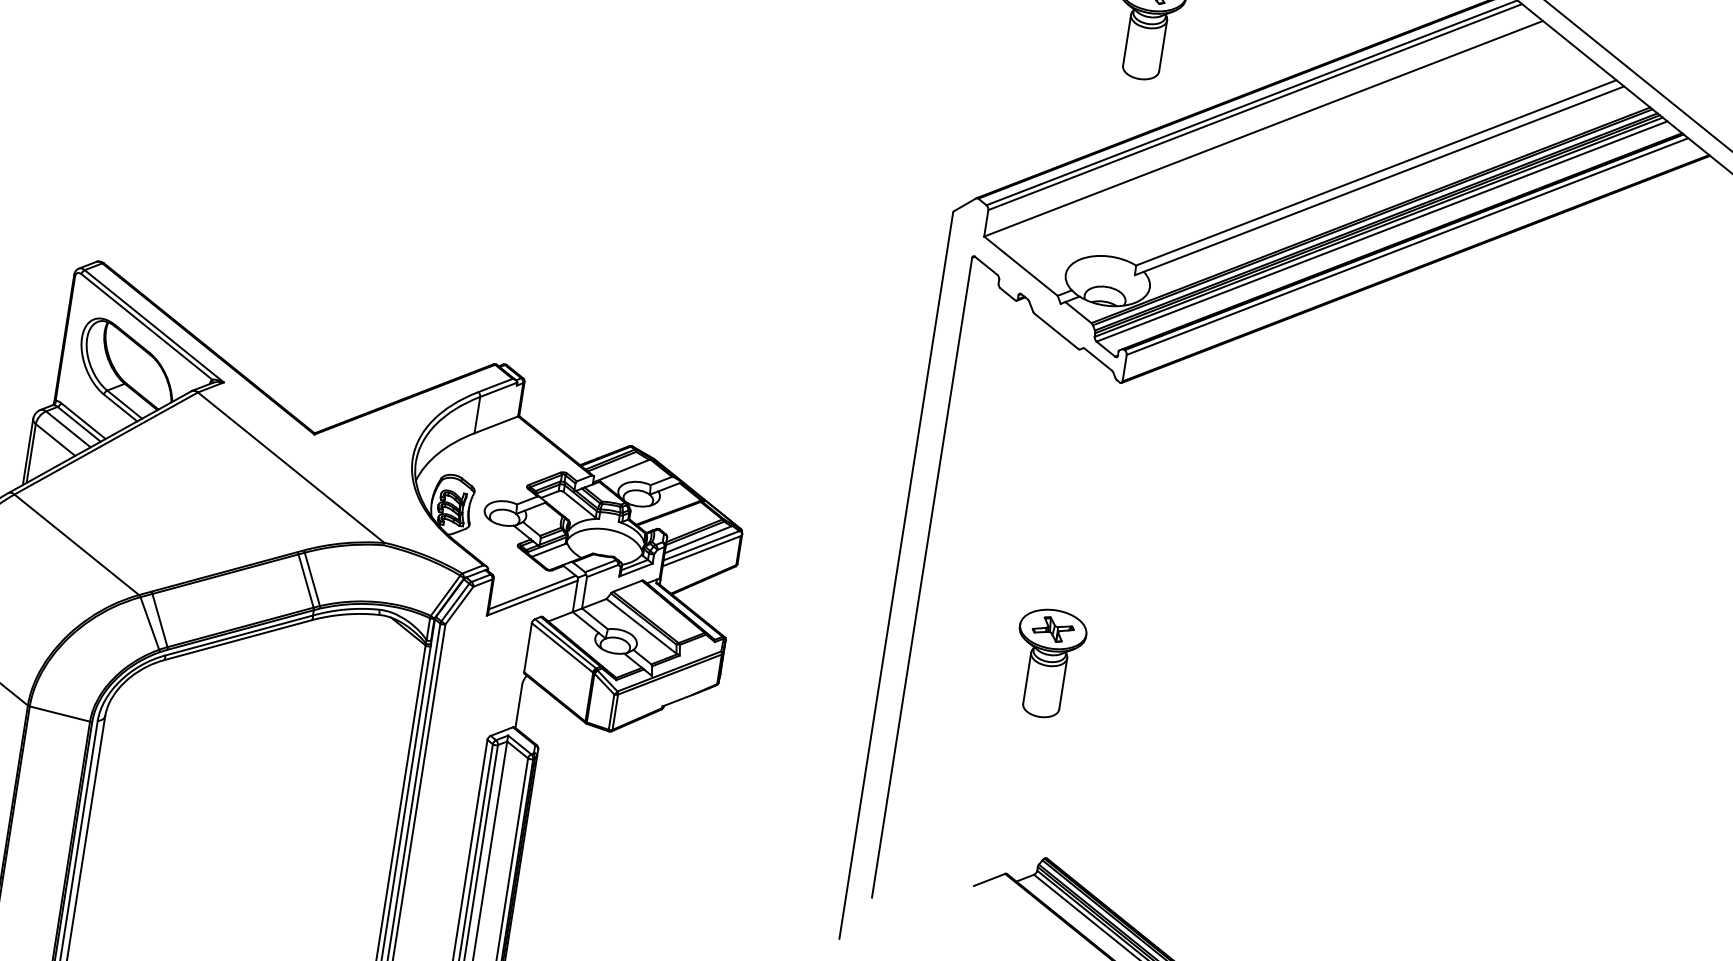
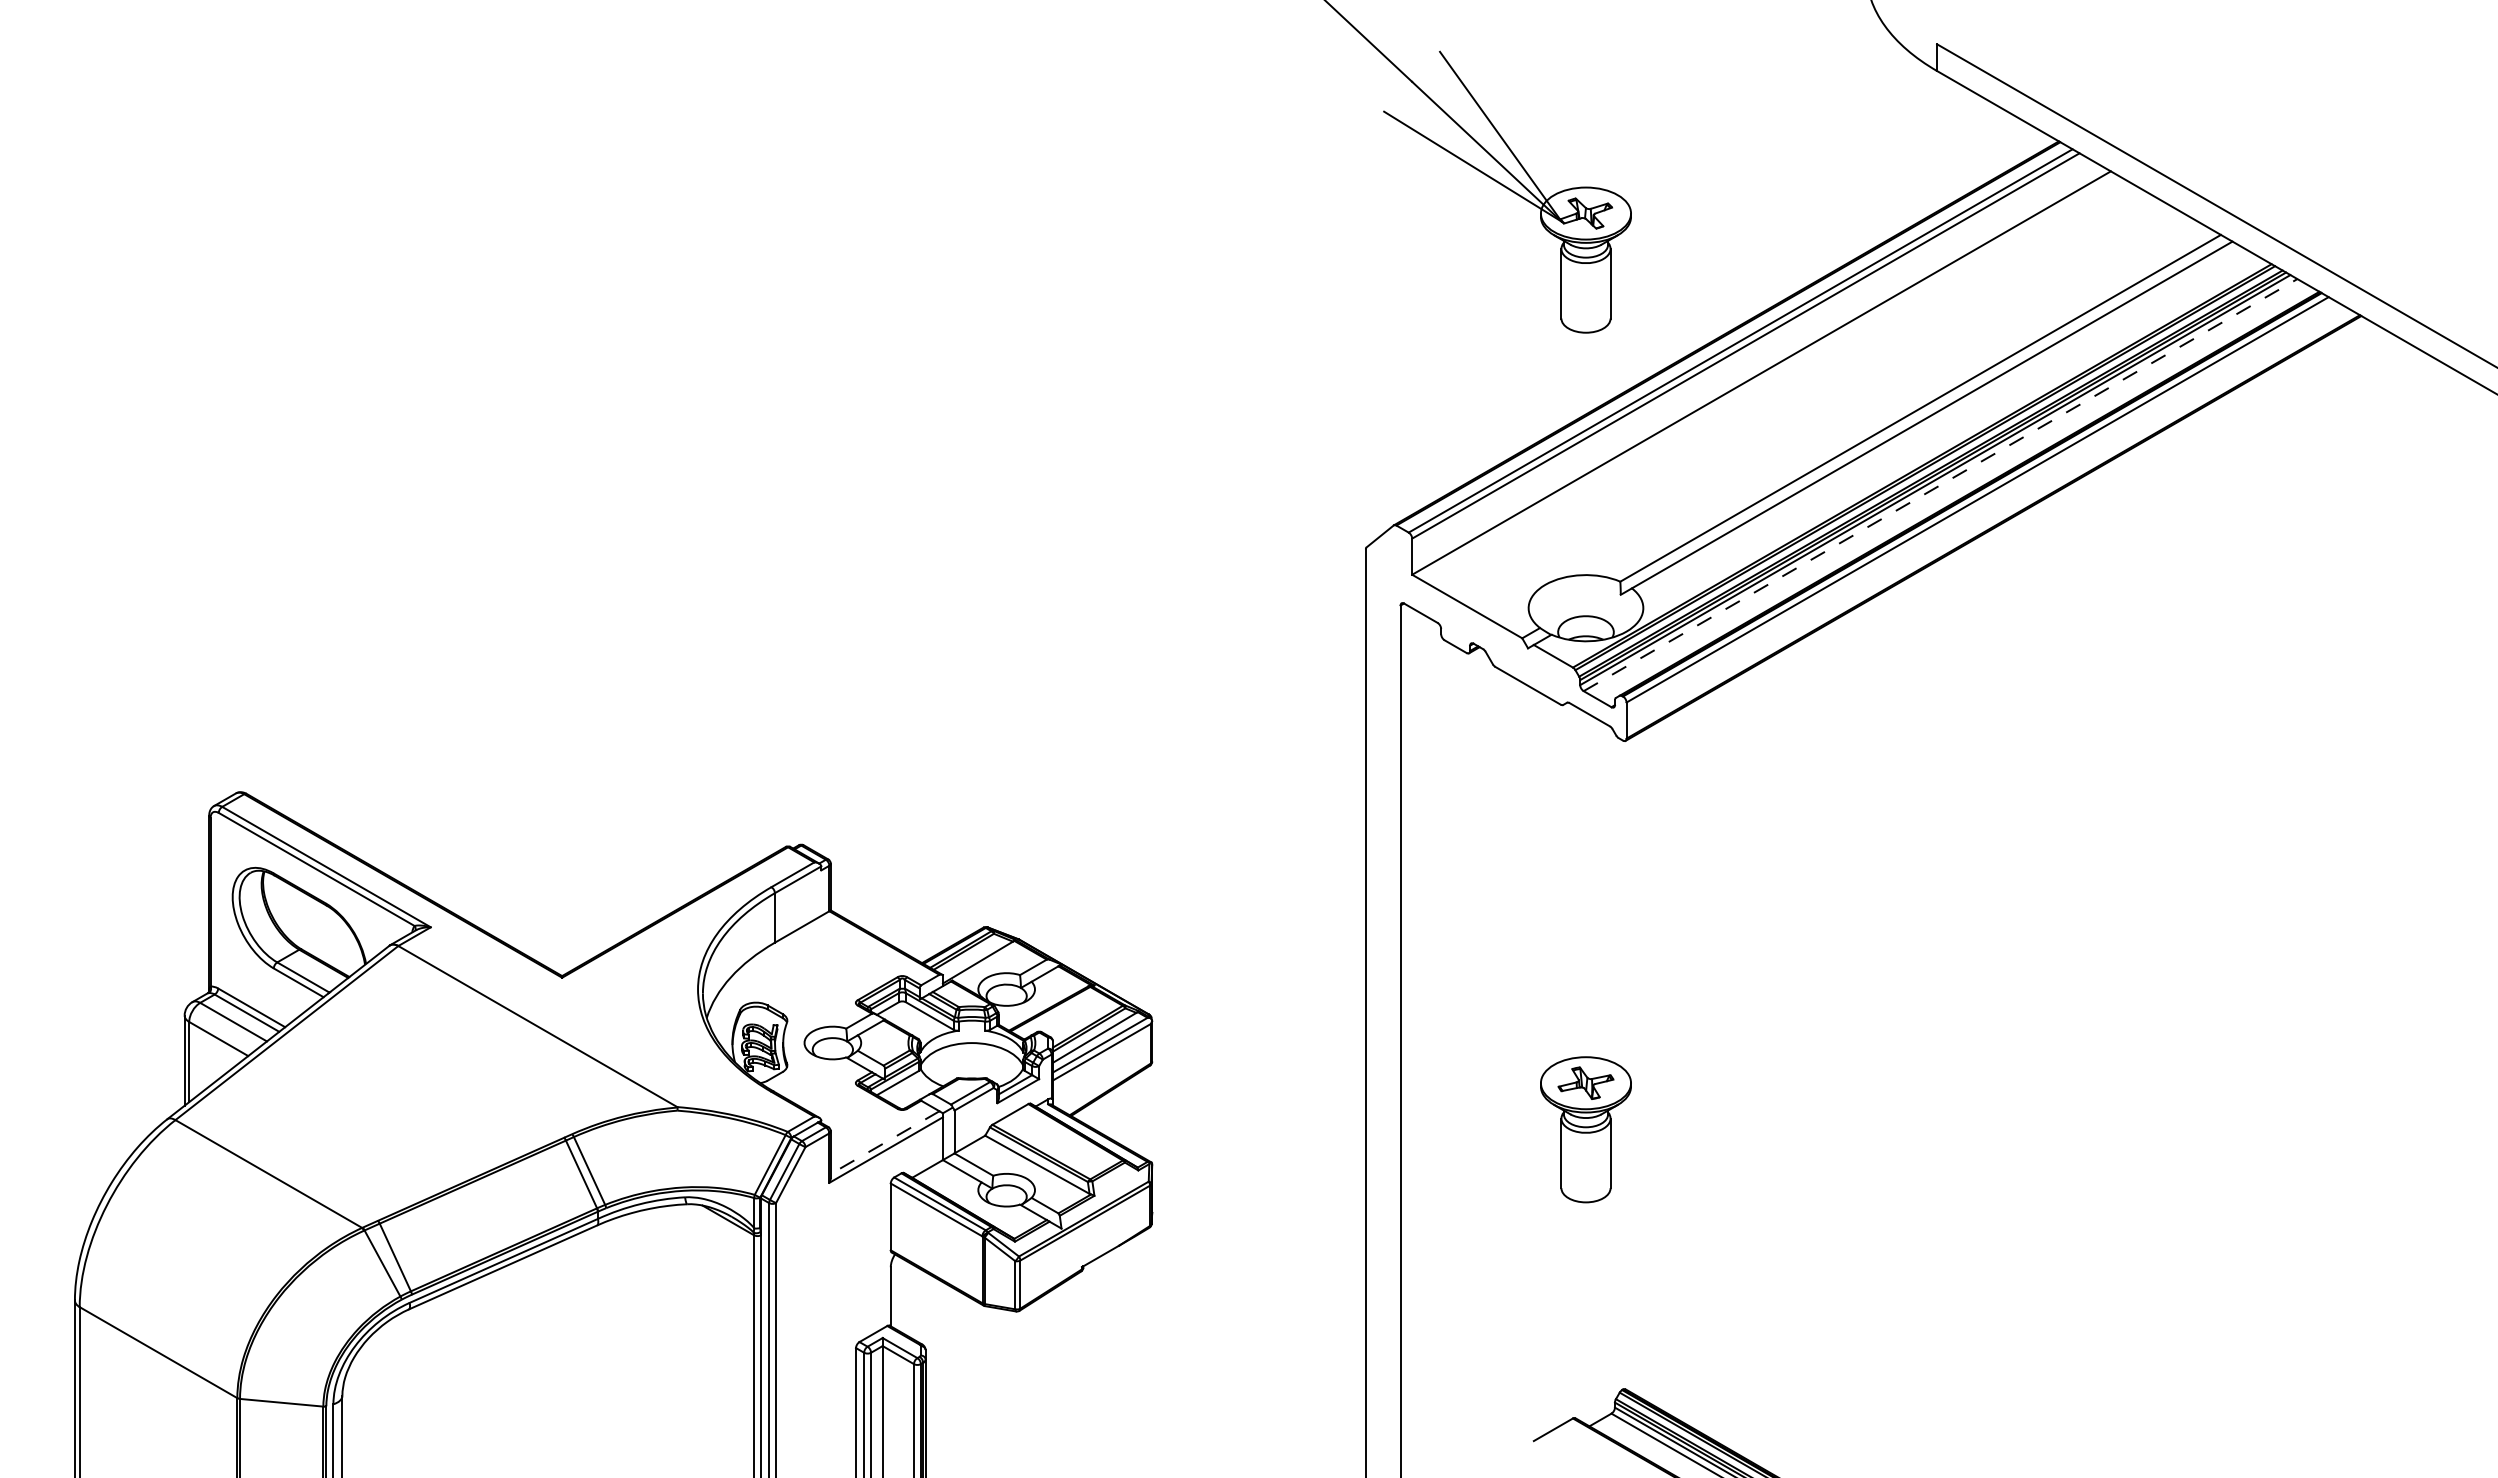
line: (1382, 231) -> (1940, 484), solid -> dashed
line: (532, 592) -> (885, 1142), solid -> dashed

